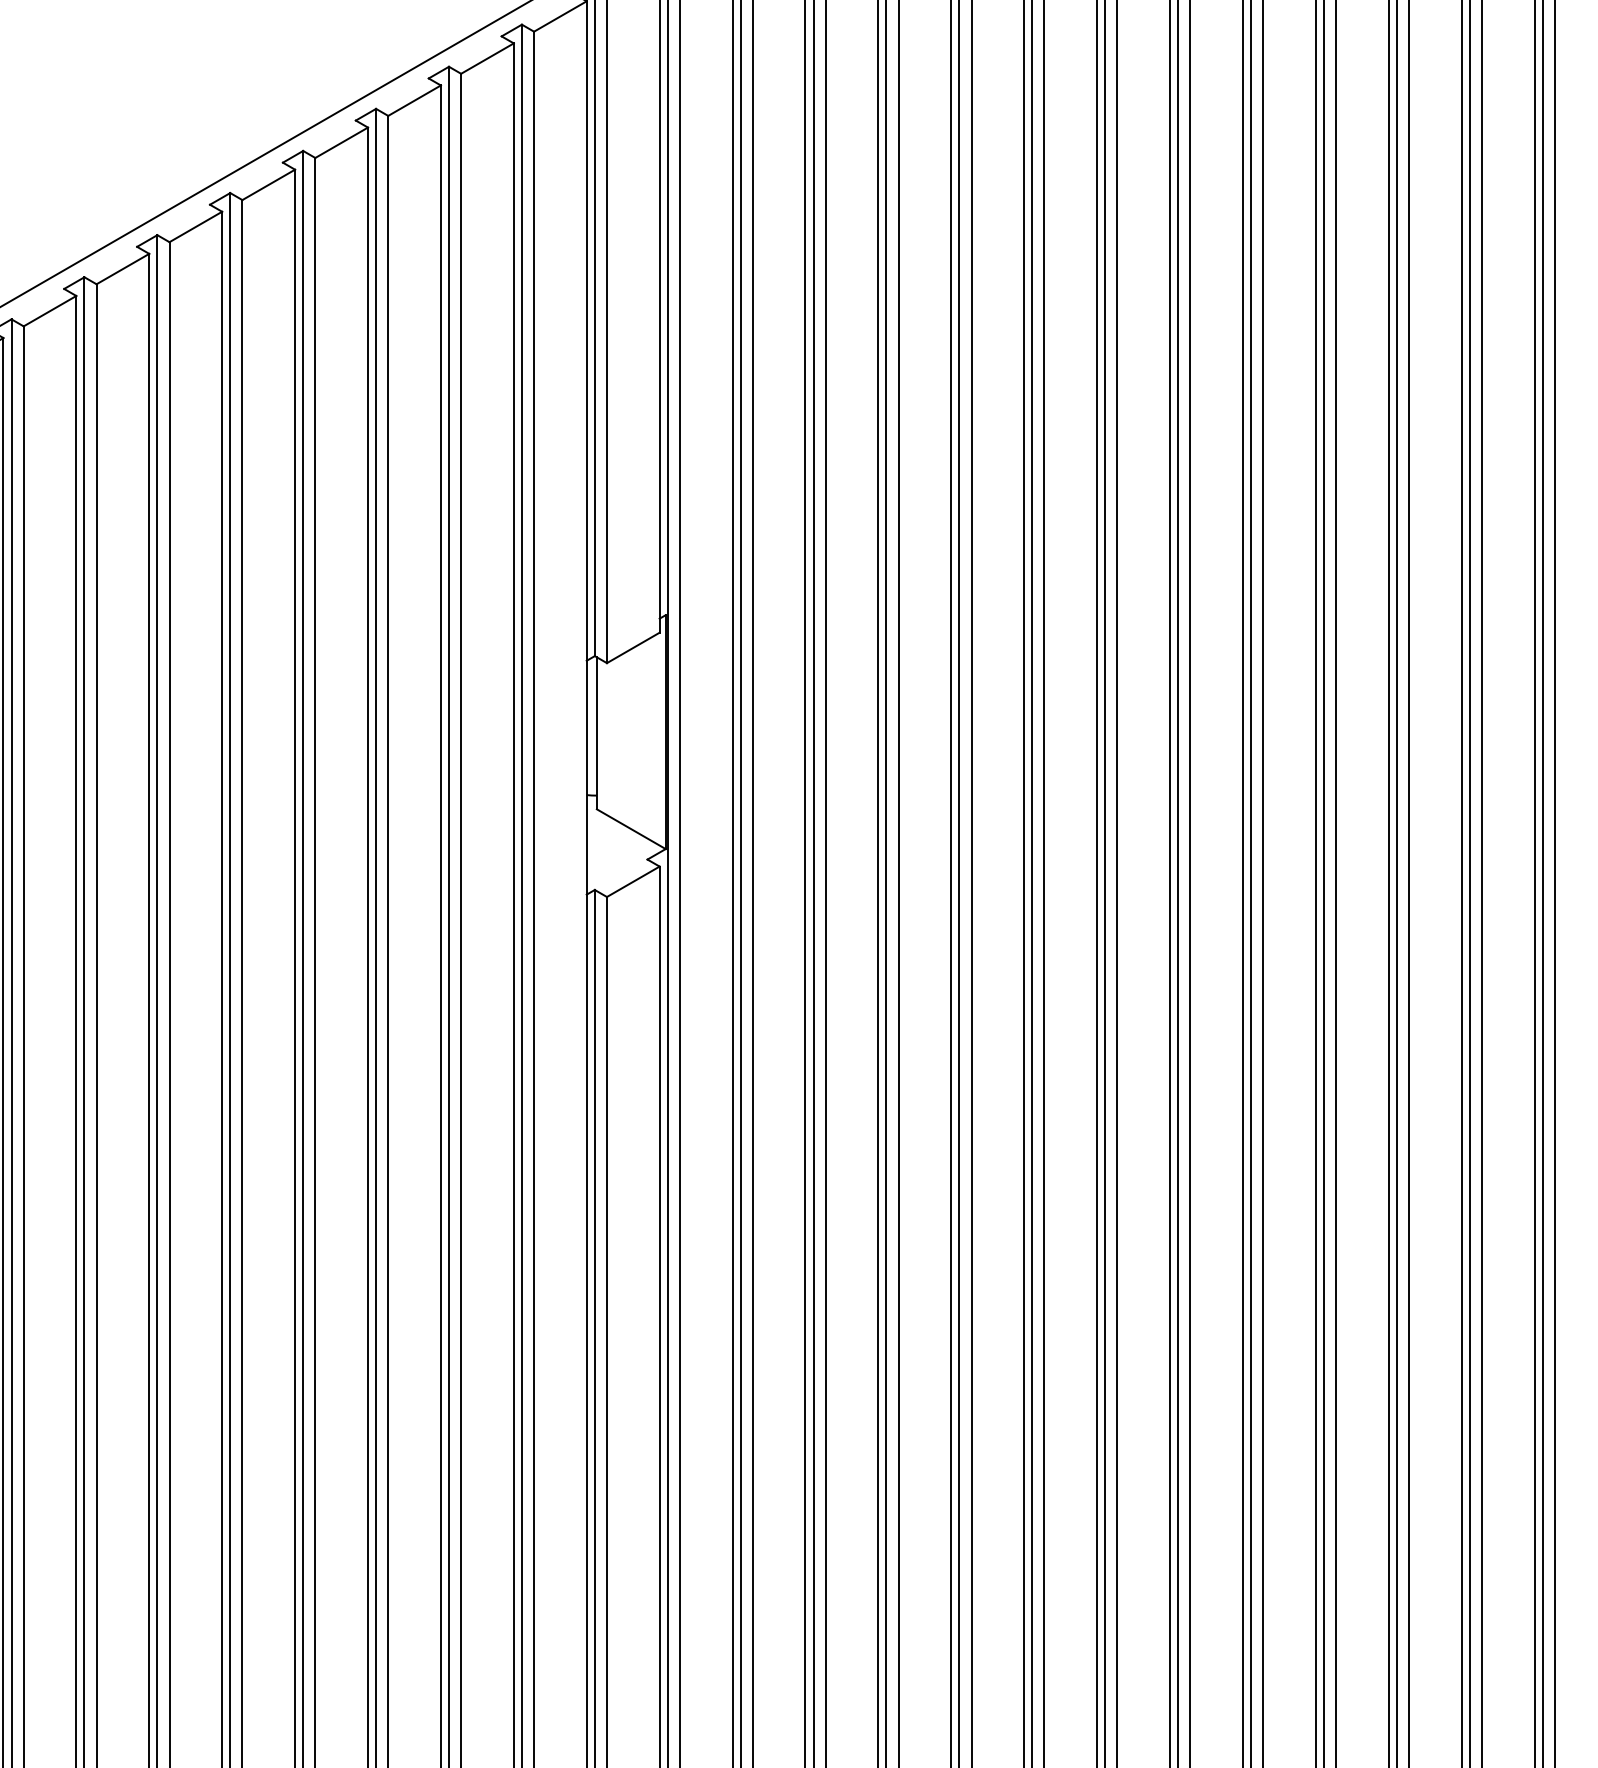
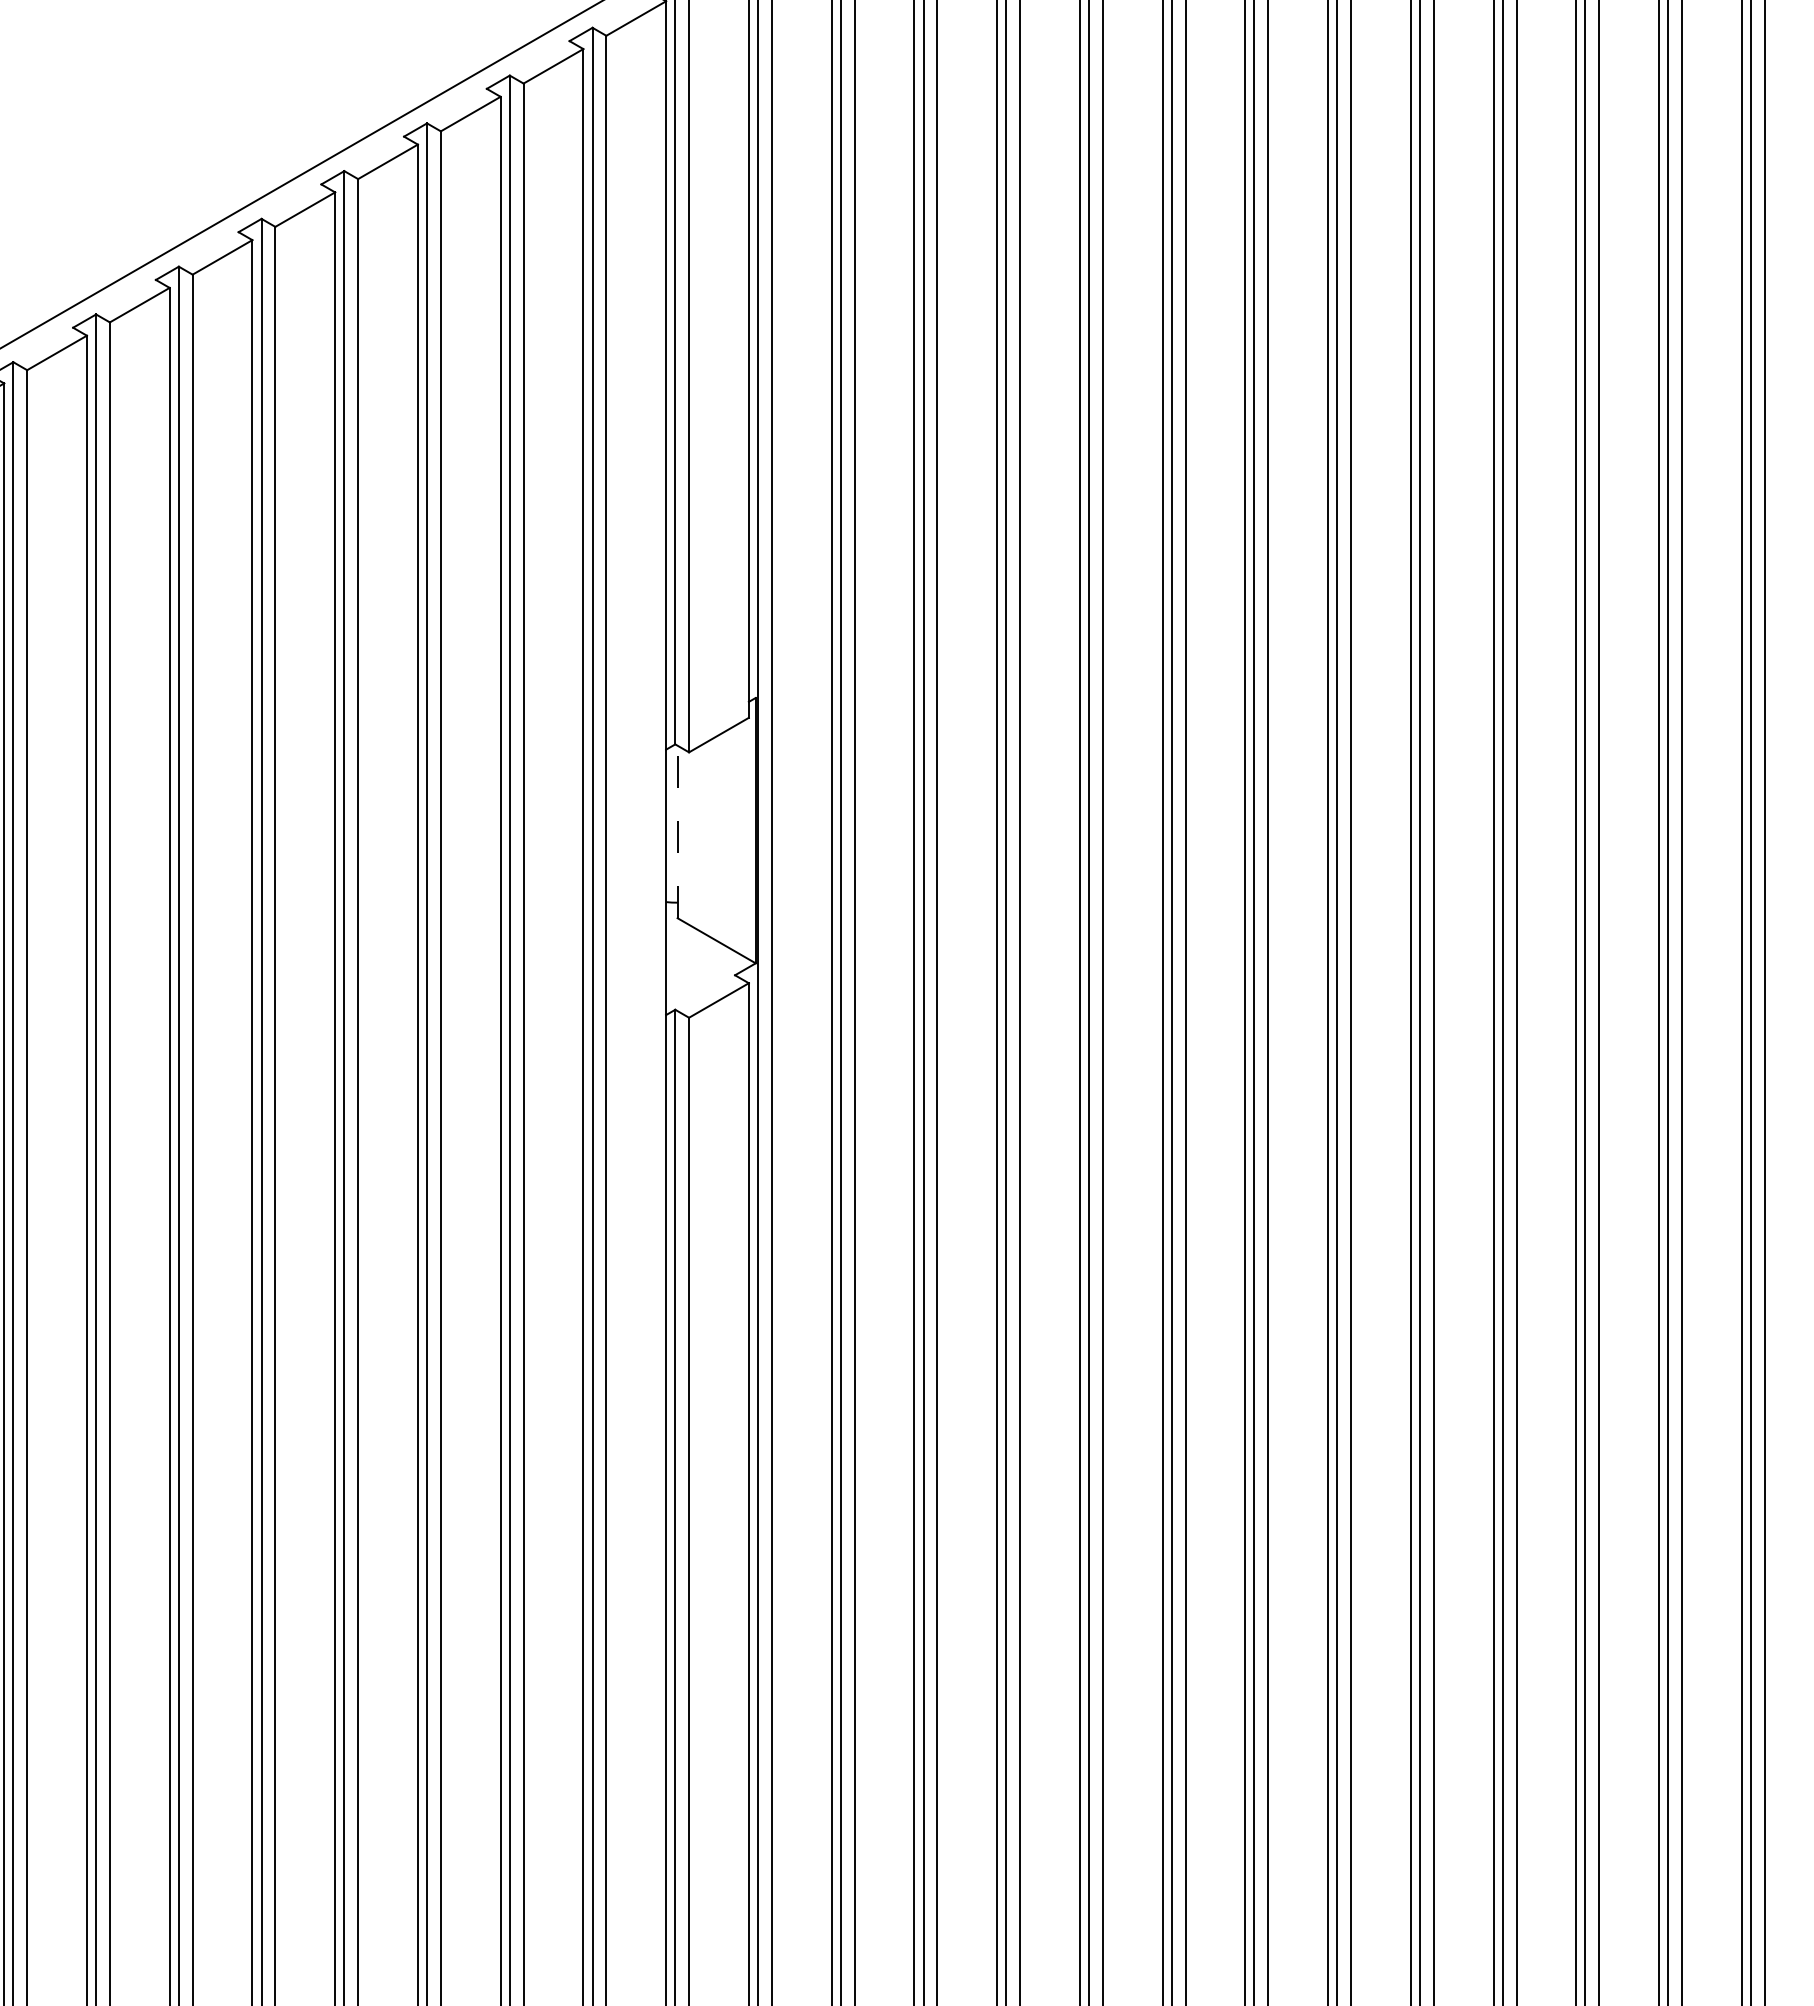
line: (596, 732) -> (677, 831), solid -> dashed

